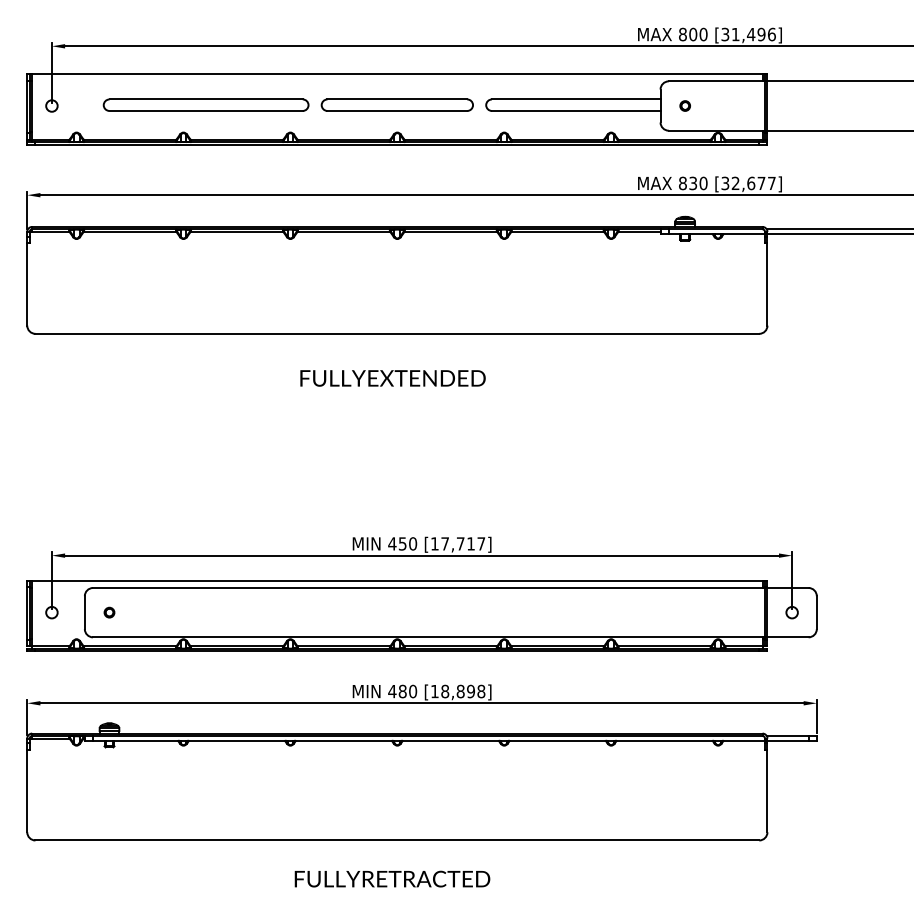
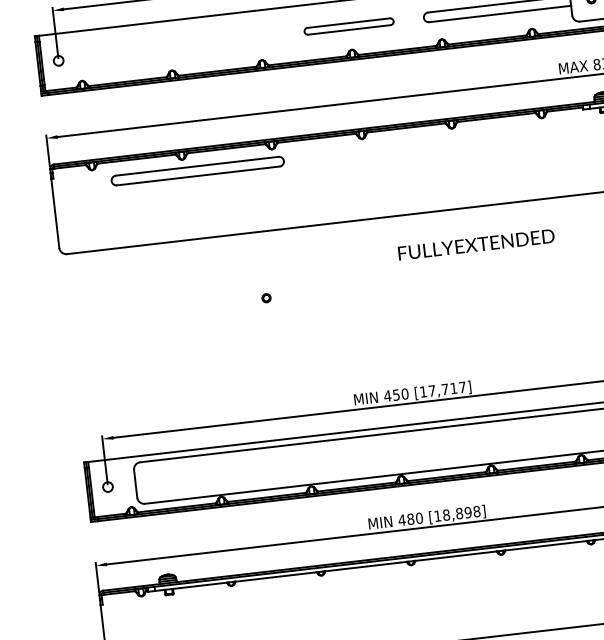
part: (205, 104) -> (197, 170), moved
part: (396, 104) -> (348, 26), size x0.7
text: (392, 378) -> (476, 244), moved
part: (109, 612) -> (266, 298), moved

